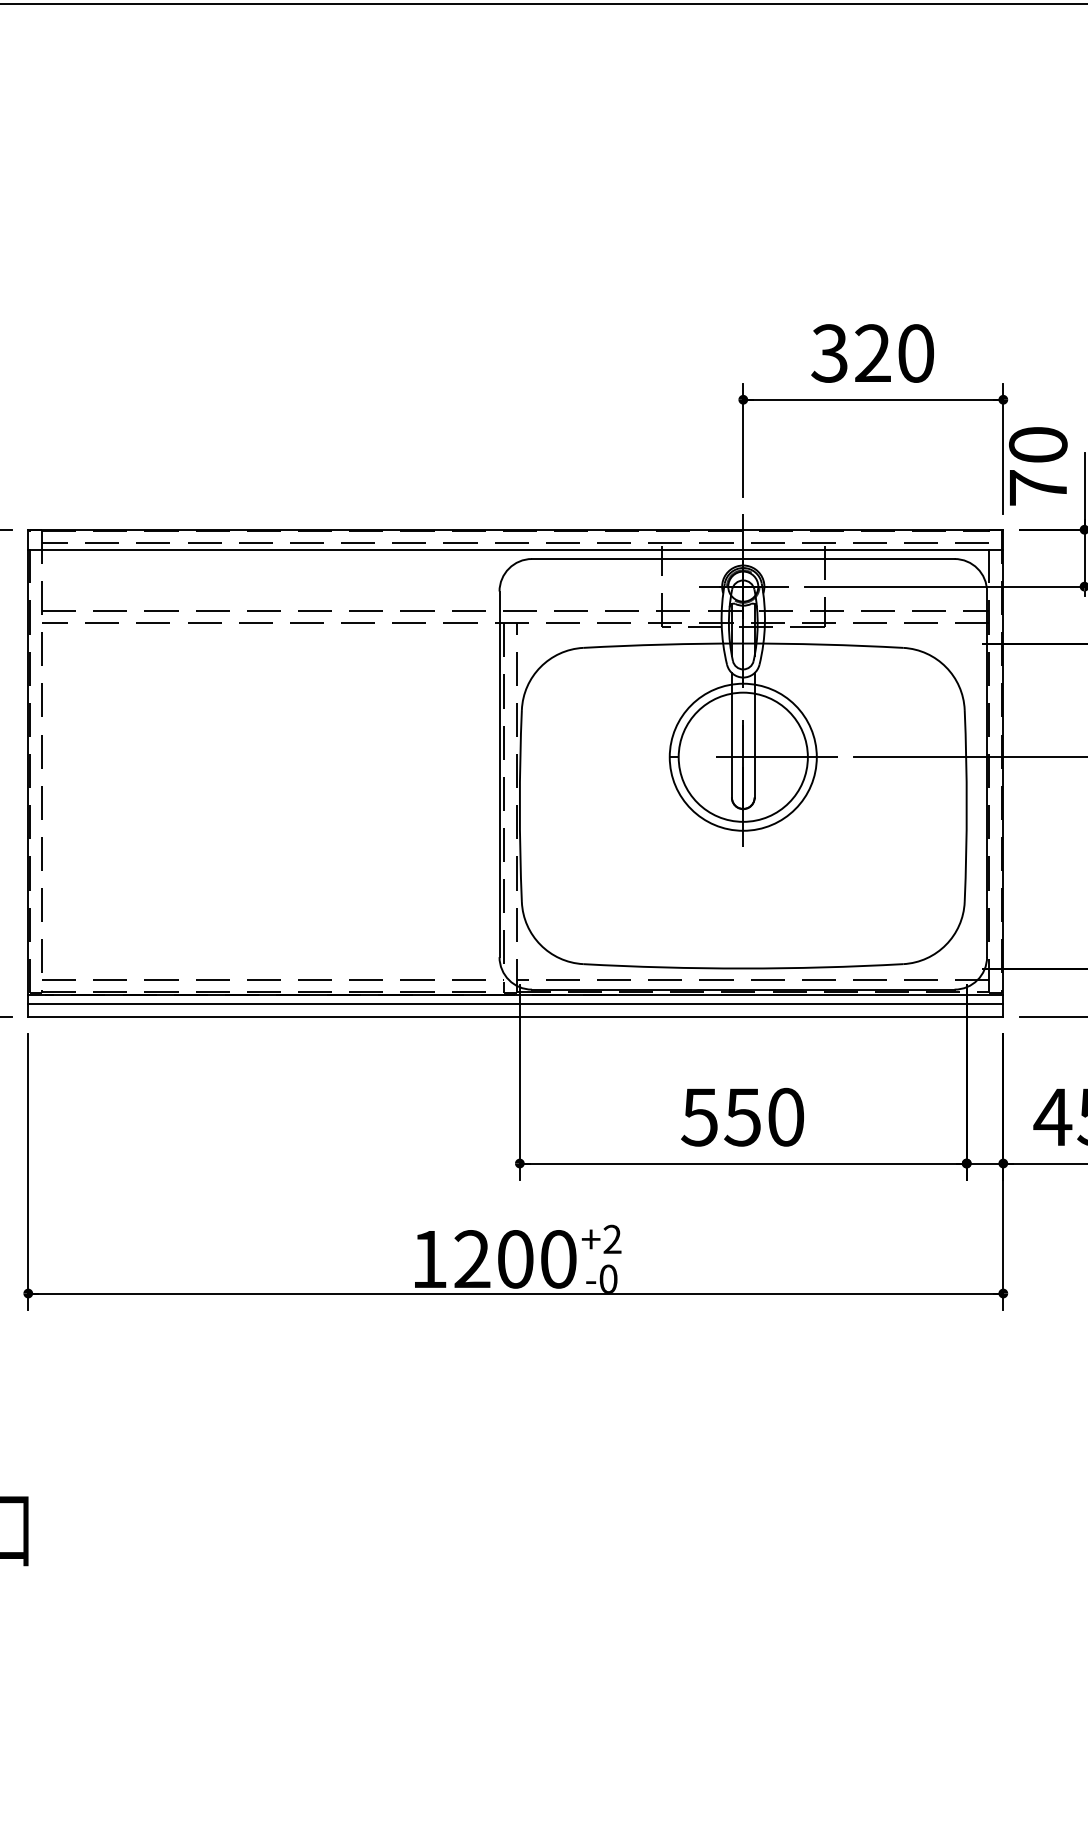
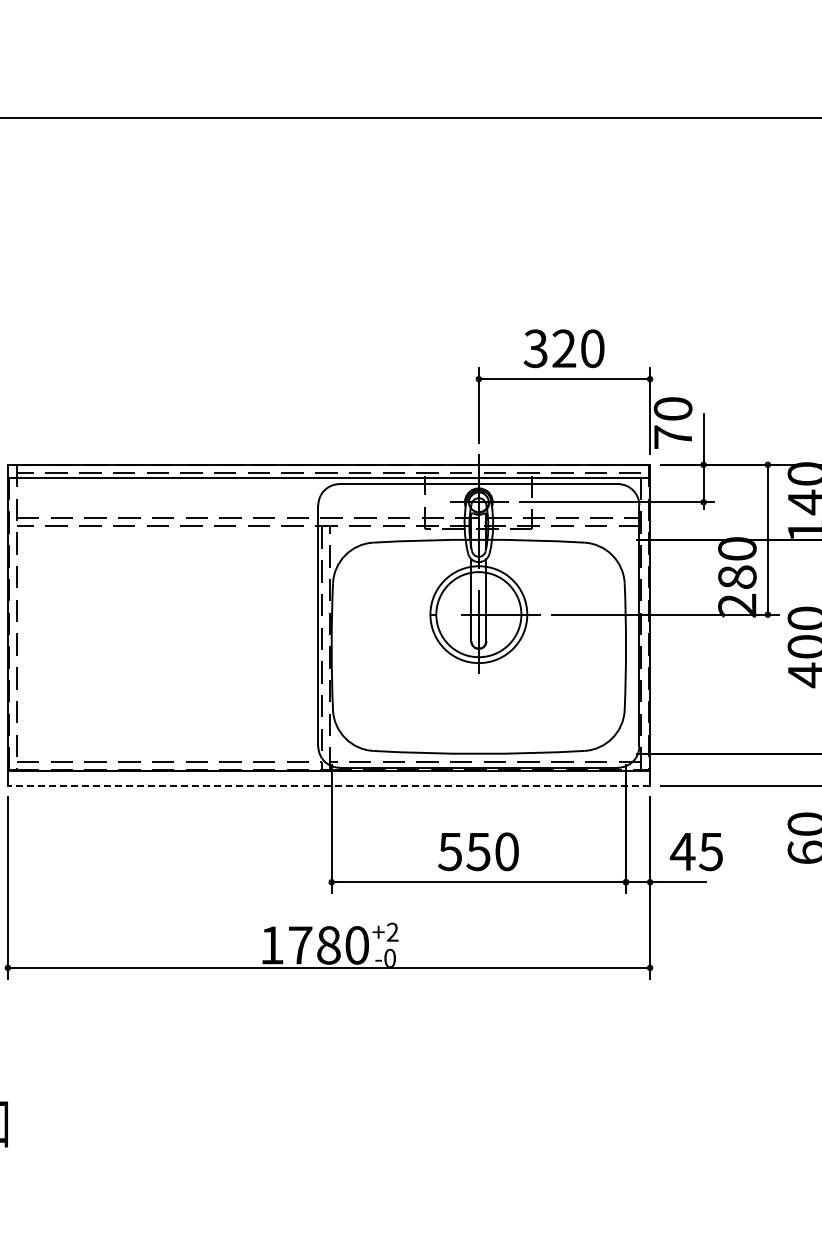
line: (515, 1004) -> (328, 777), removed
line: (515, 1016) -> (328, 785), solid -> dashed
text: (493, 1259) -> (314, 945), 1200 -> 1780

